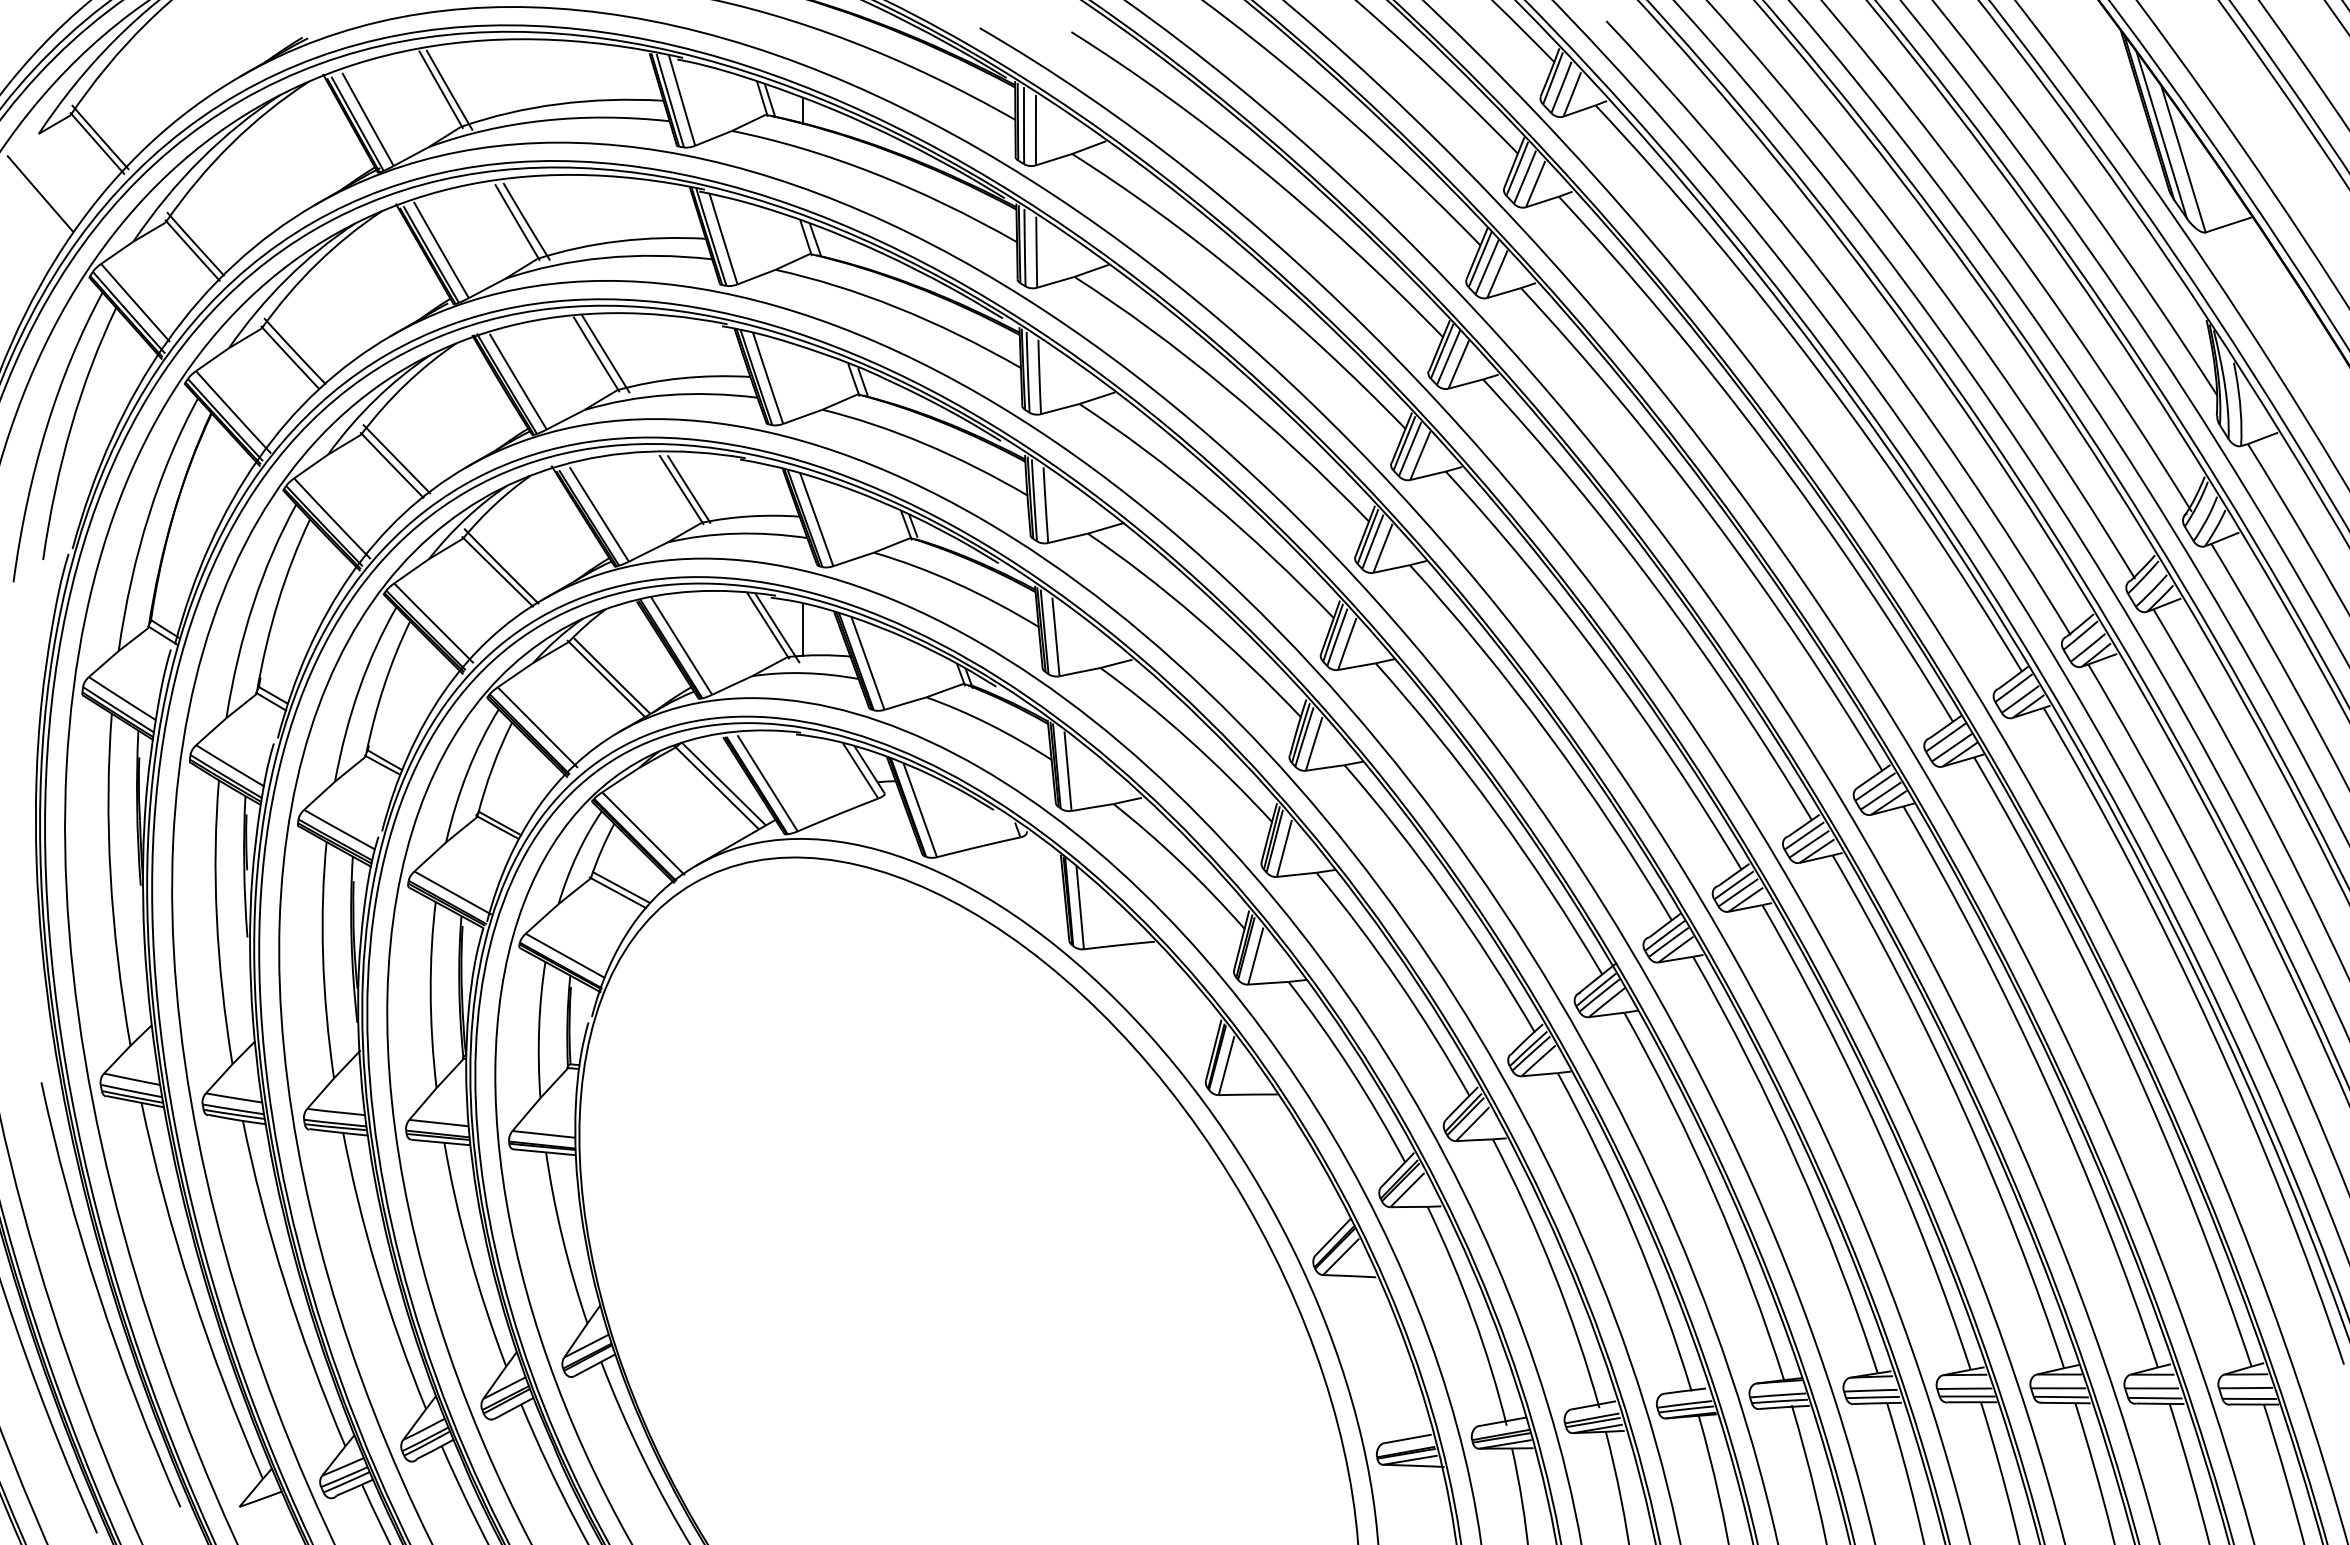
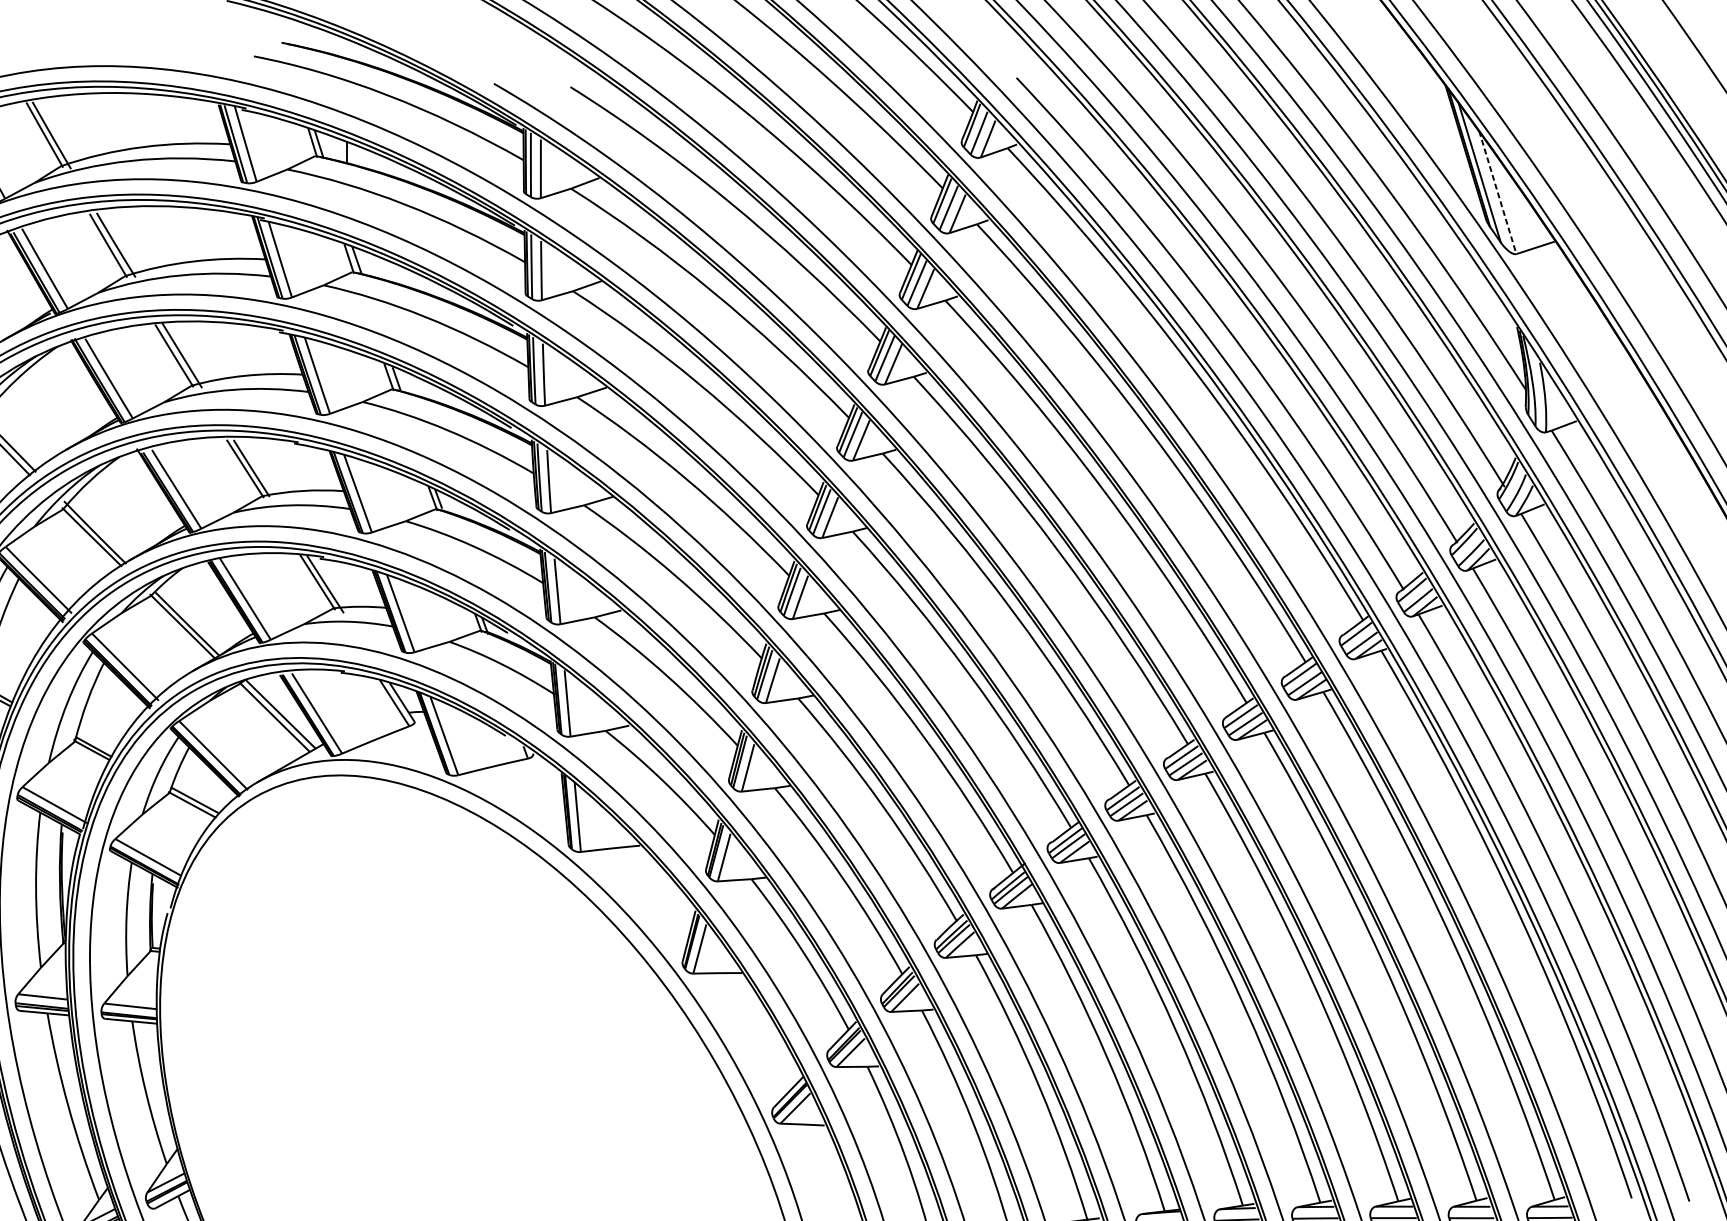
line: (2183, 159) -> (1497, 193), solid -> dashed
line: (803, 629) -> (346, 585), removed

